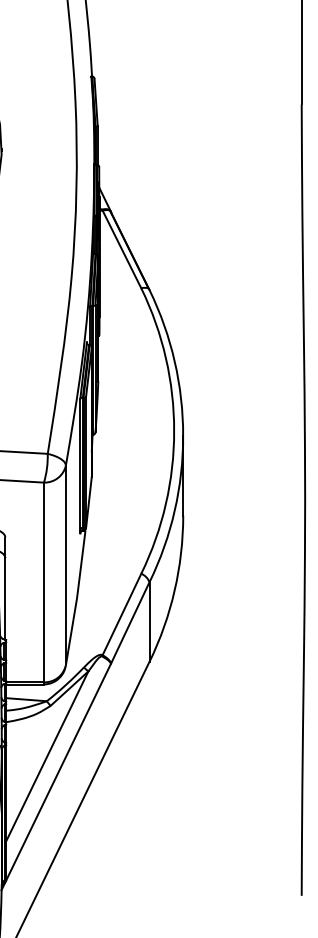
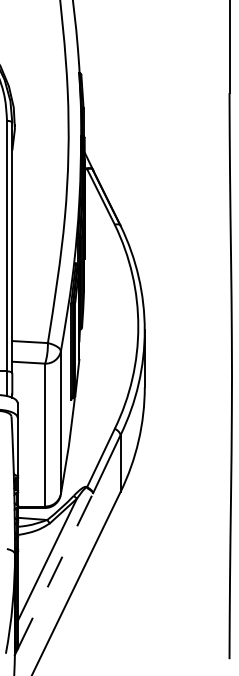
line: (58, 771) -> (55, 570), solid -> dashed

